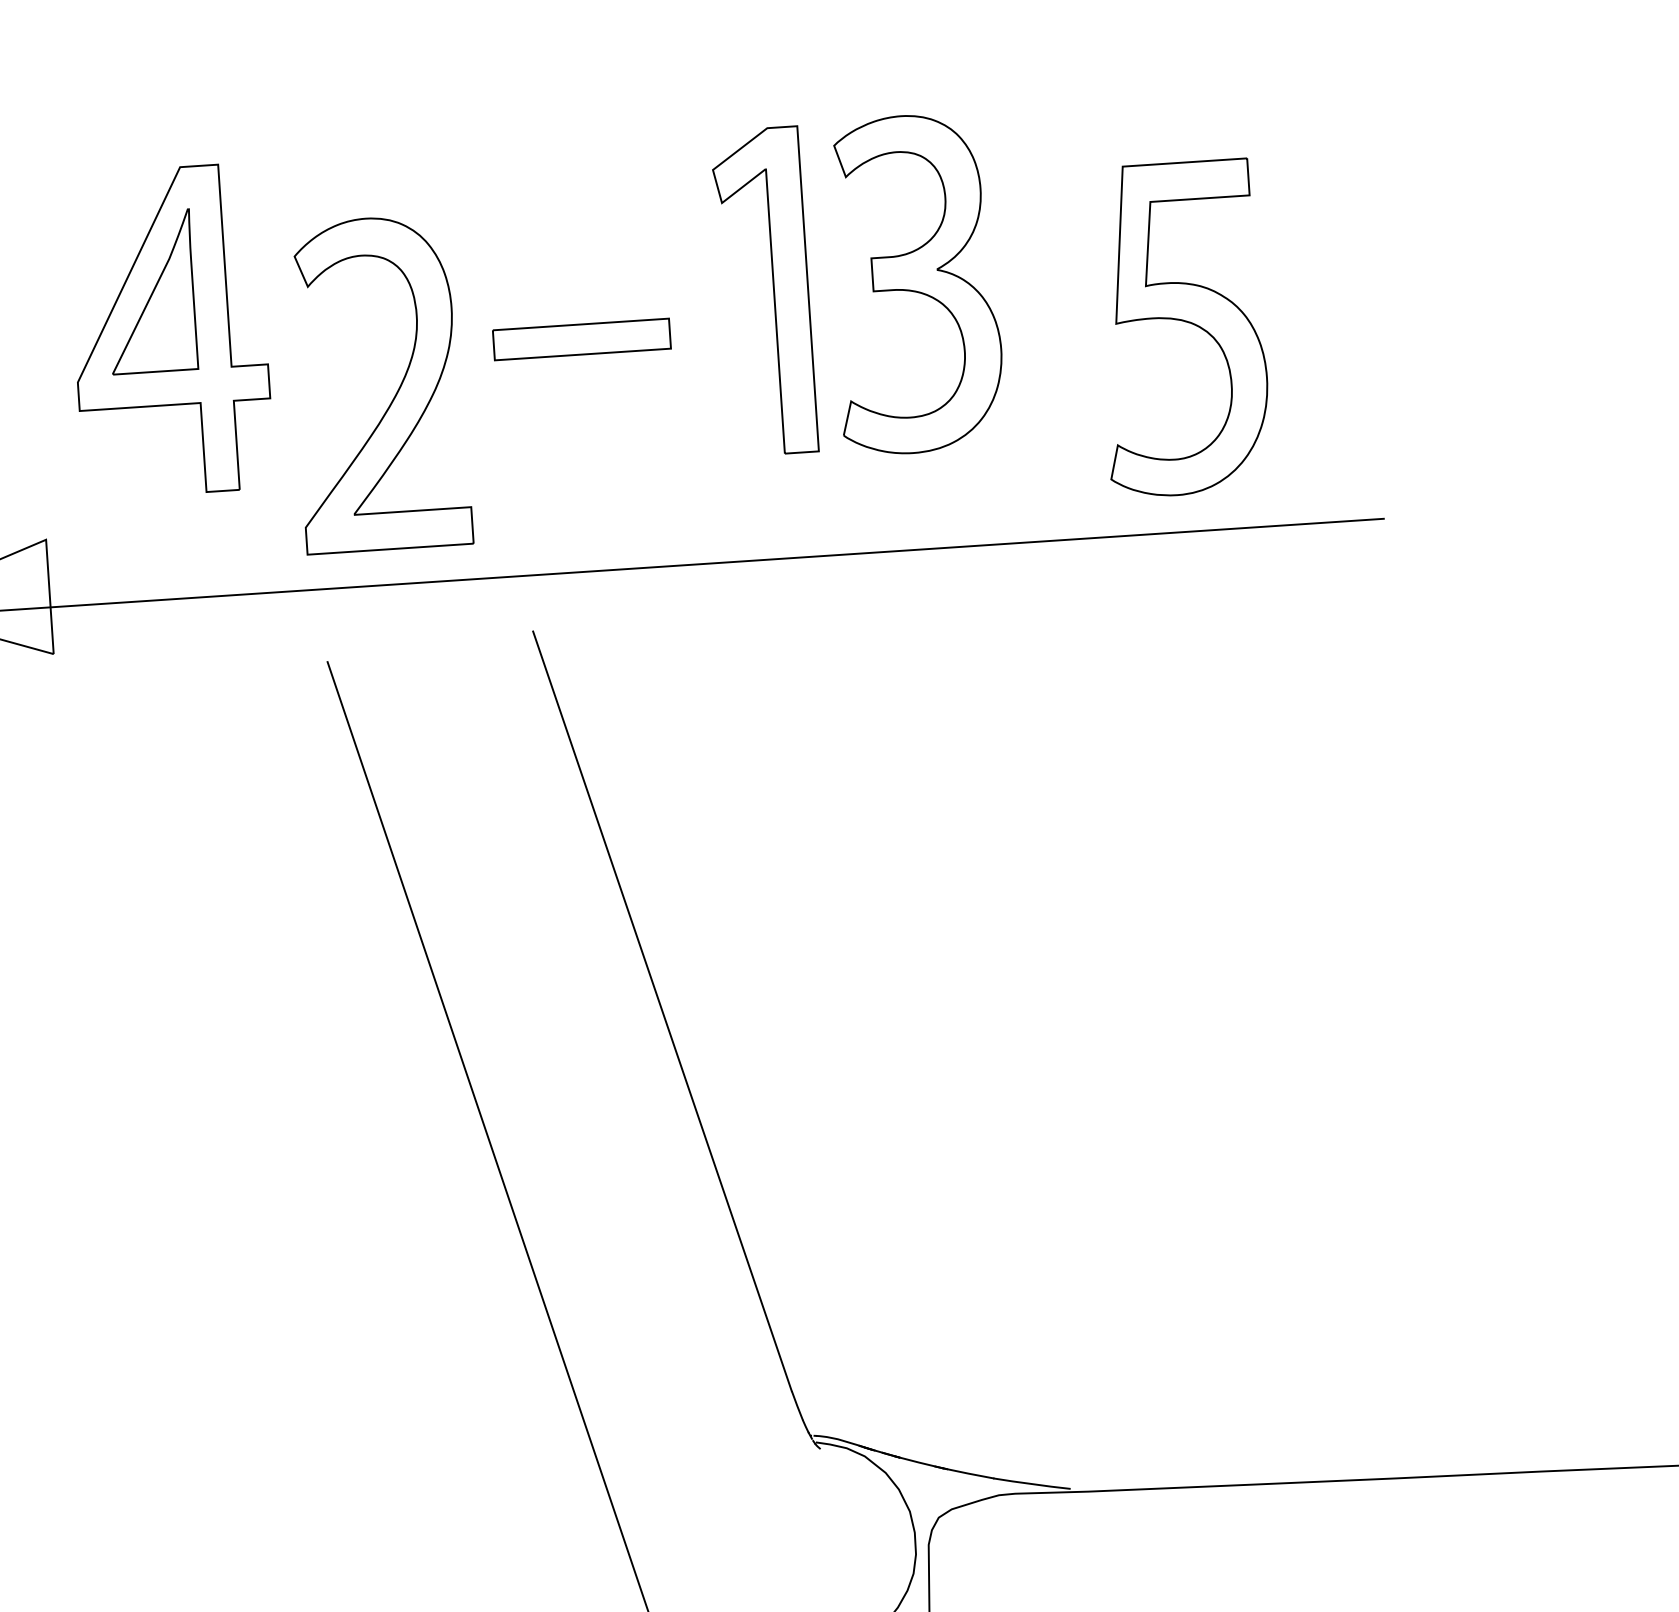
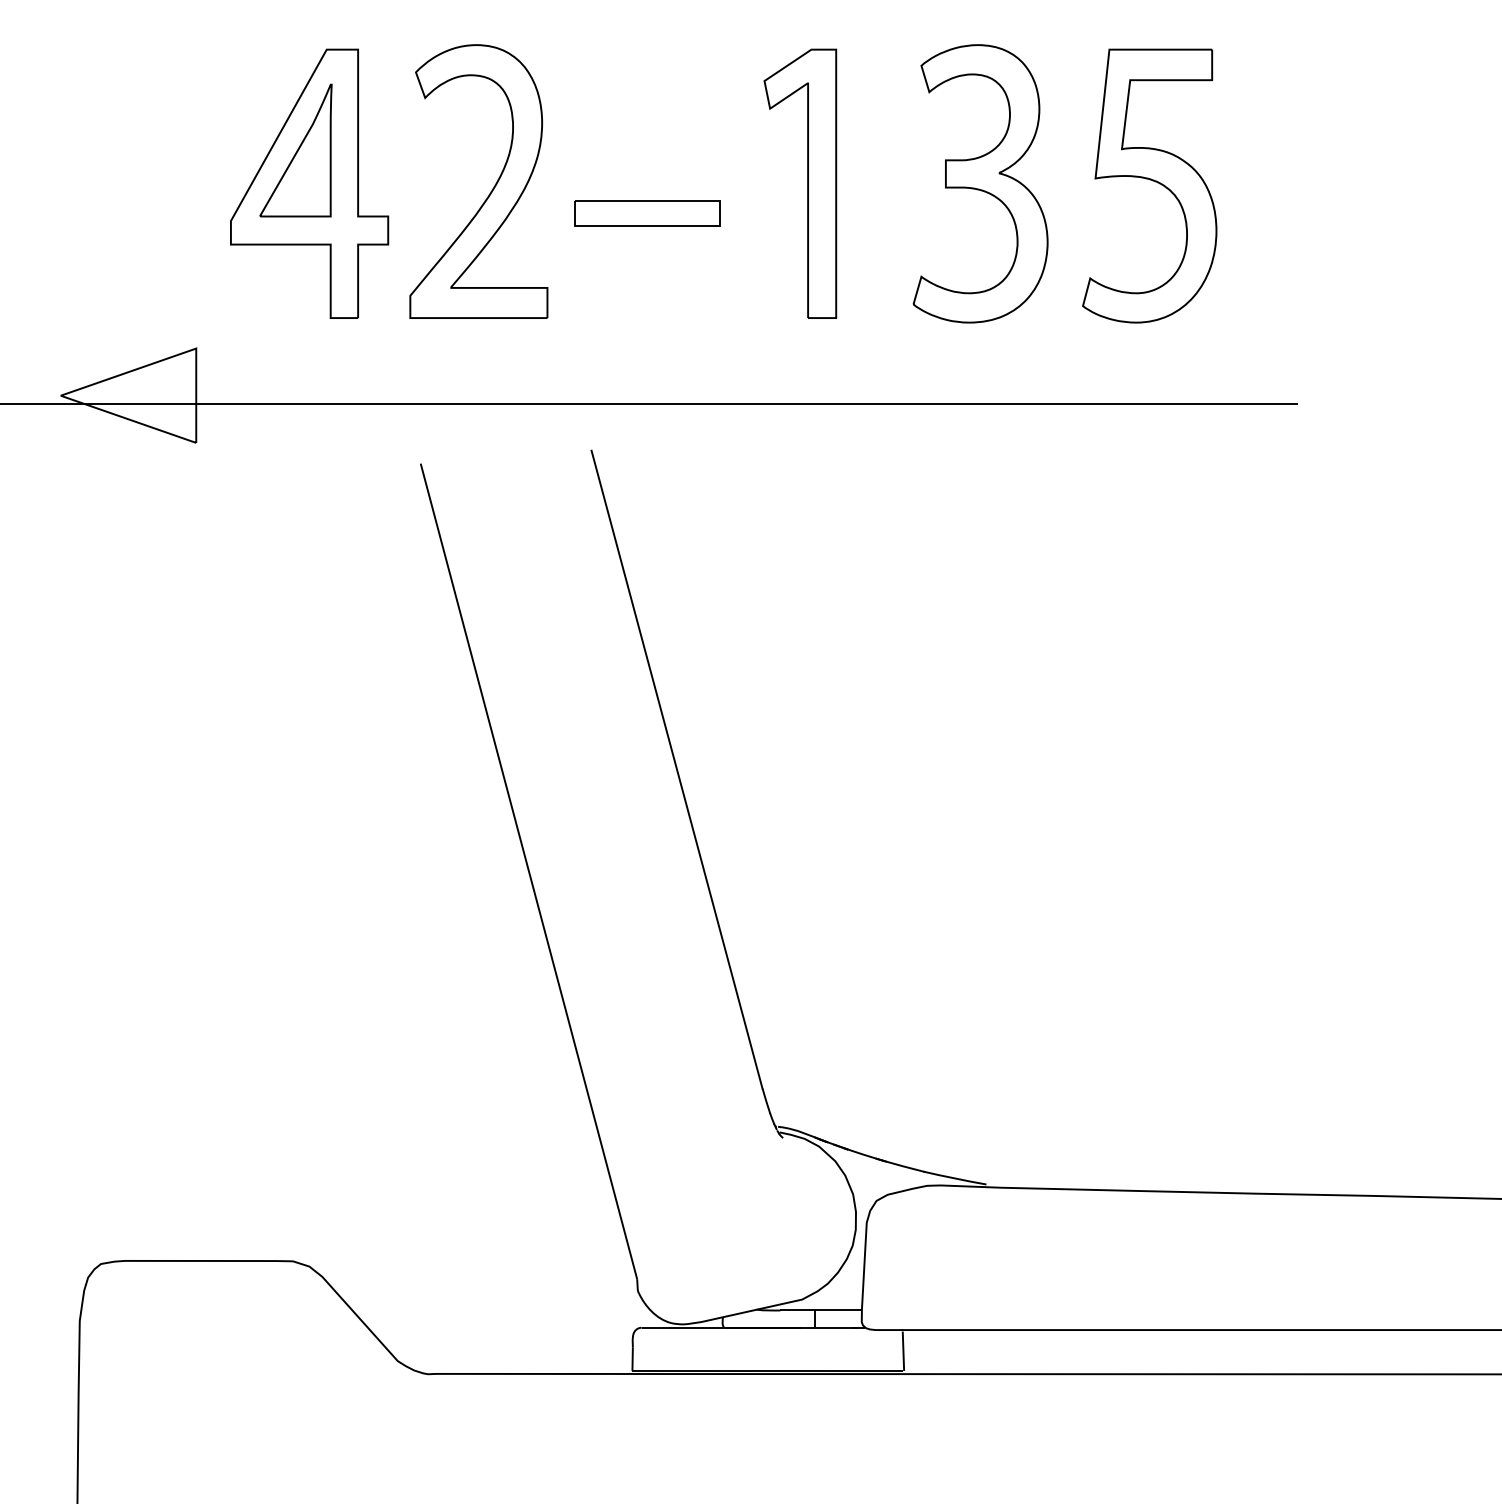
part: (915, 283) -> (980, 183), moved
part: (1182, 327) -> (1149, 185), moved
part: (394, 394) -> (490, 191), moved

